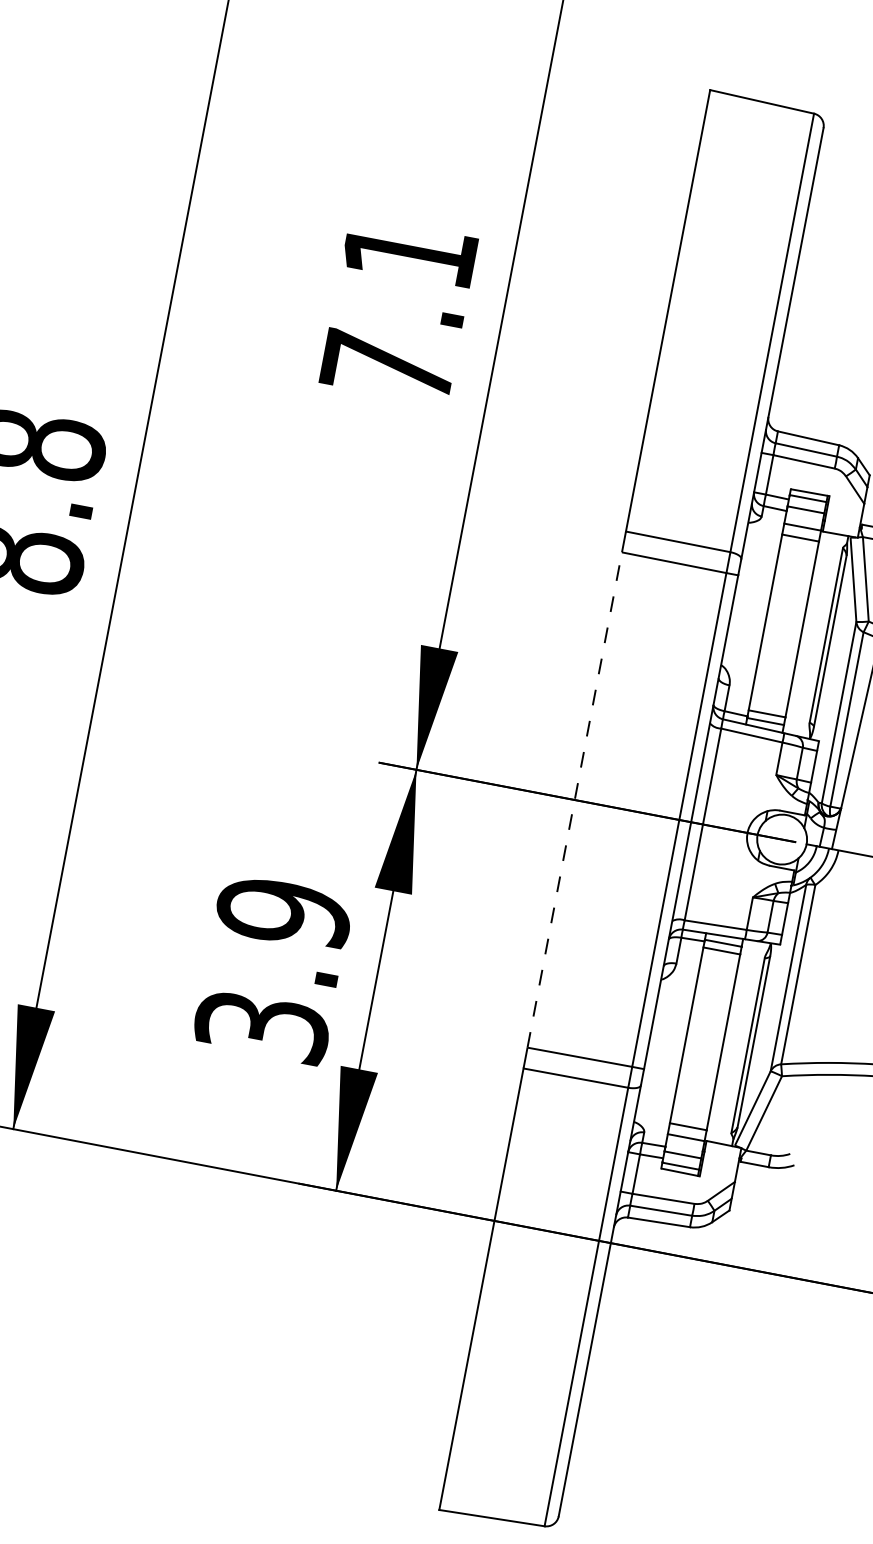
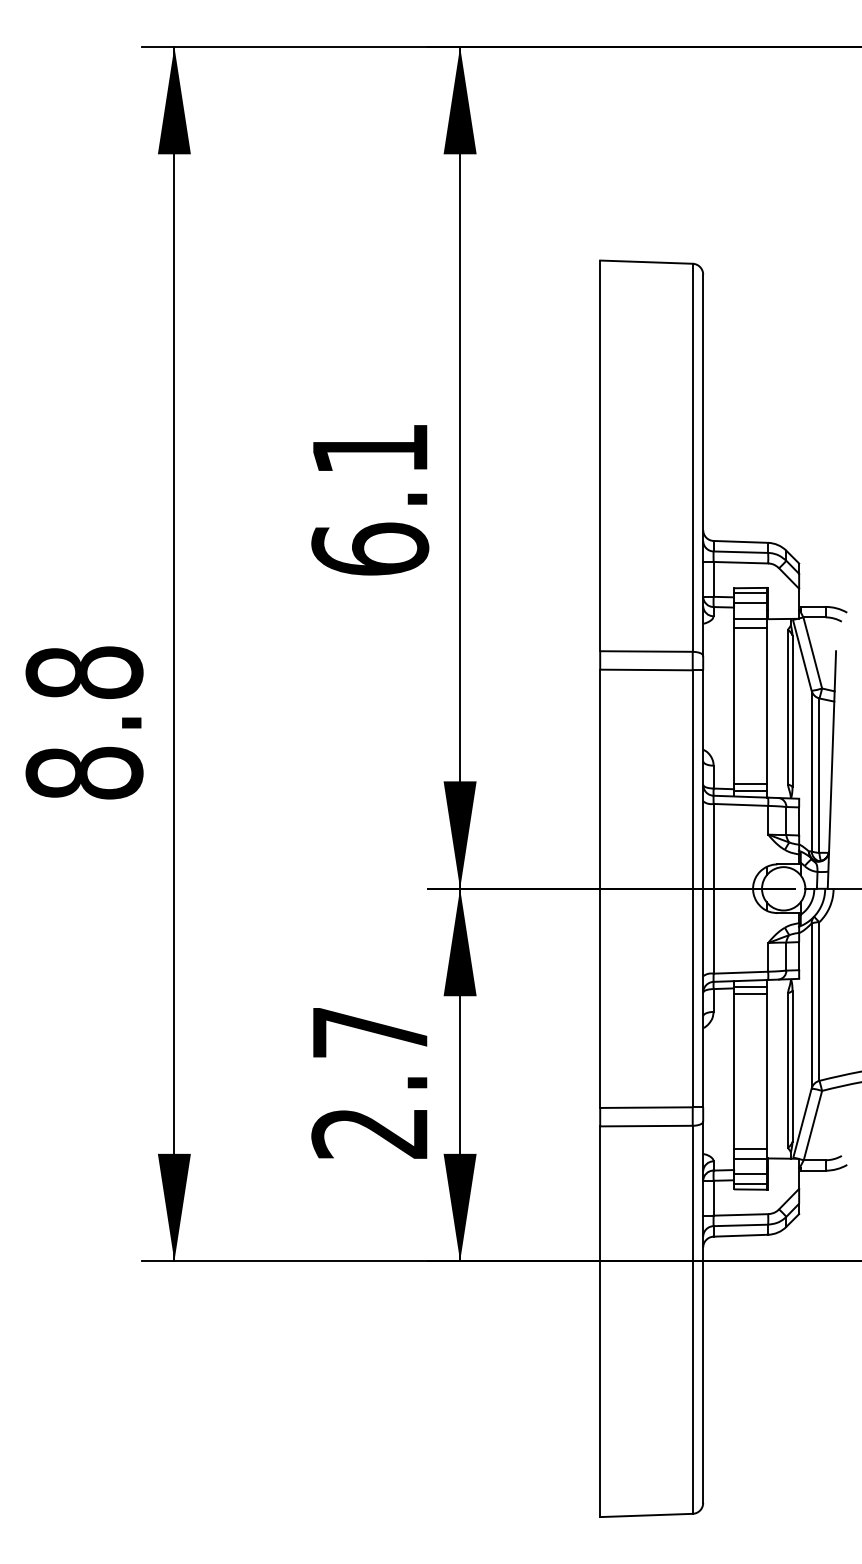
text: (388, 365) -> (370, 548), 7.1 -> 6.1
line: (575, 799) -> (600, 888), dashed -> solid
text: (273, 969) -> (370, 1082), 3.9 -> 2.7

